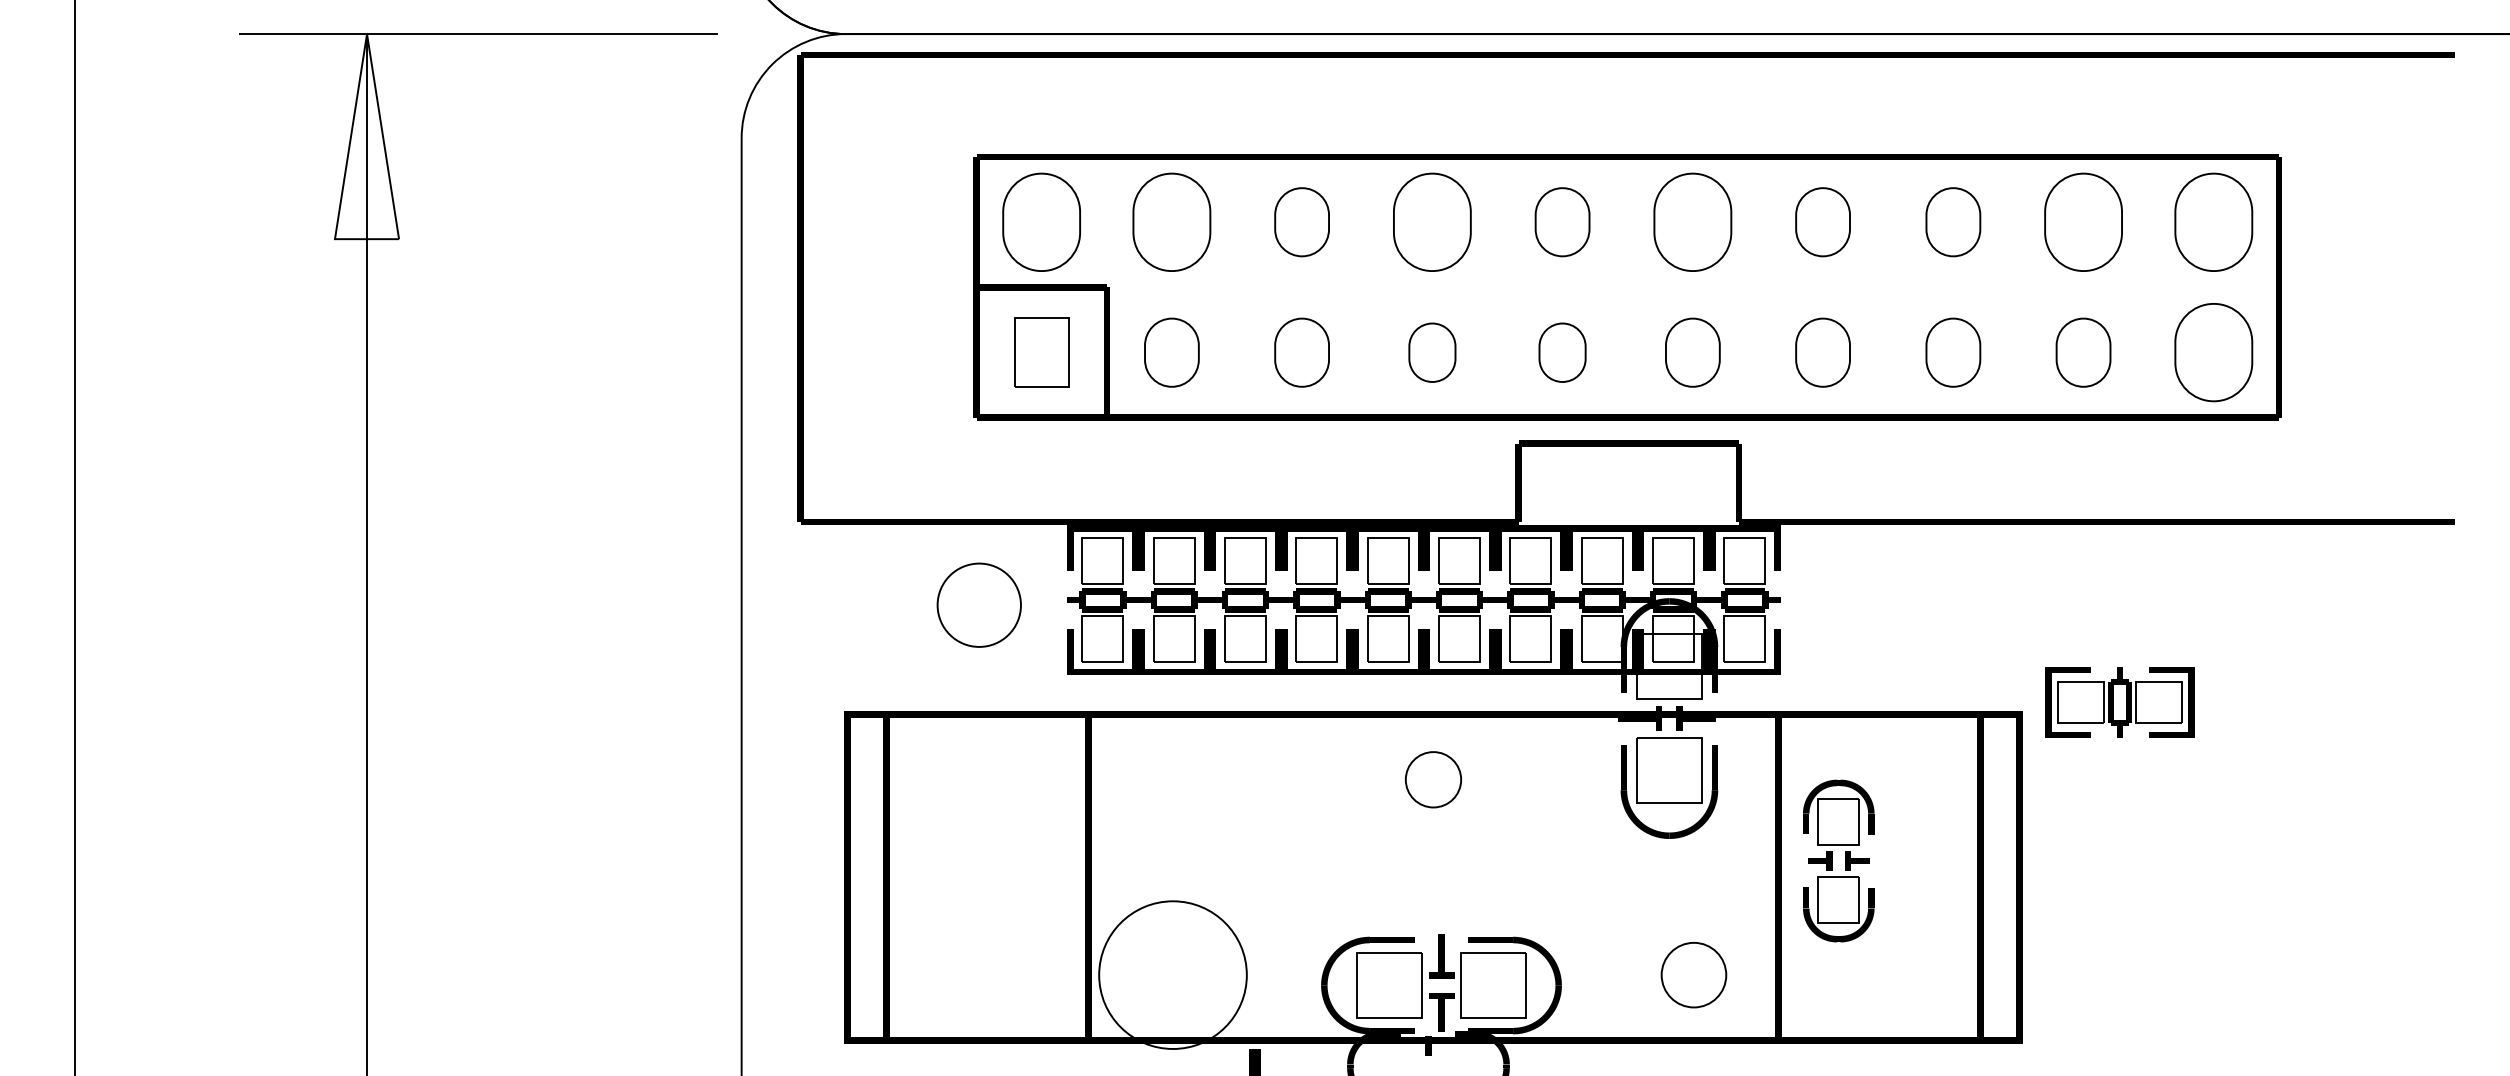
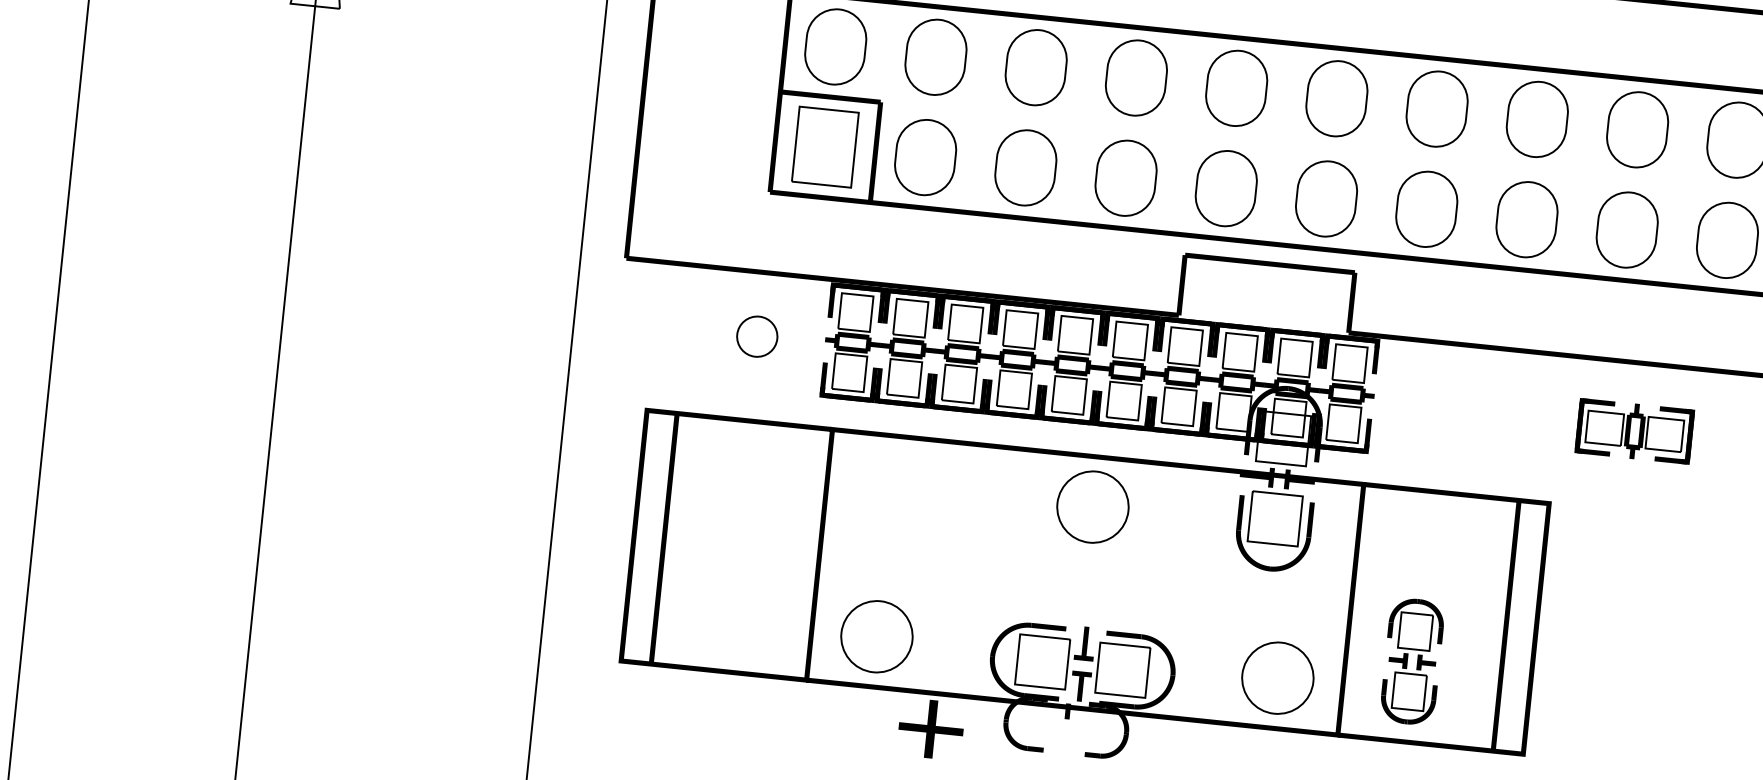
part: (1301, 221) -> (1035, 66), size x1.43
part: (1562, 221) -> (1236, 87), size x1.43
part: (1822, 221) -> (1436, 108), size x1.43
part: (1953, 221) -> (1537, 118), size x1.43
part: (1041, 352) -> (825, 147), size x1.43
part: (1171, 352) -> (925, 157), size x1.43
part: (1301, 352) -> (1025, 167), size x1.43
part: (1432, 352) -> (1126, 178), size x1.67
part: (1562, 352) -> (1226, 188), size x1.67
part: (1692, 352) -> (1326, 198), size x1.43
part: (1822, 352) -> (1426, 209), size x1.43
part: (1953, 352) -> (1527, 219), size x1.43
part: (2083, 352) -> (1627, 229), size x1.43
circle: (979, 605) -> (757, 336), size x0.62
part: (2119, 702) -> (1634, 431), moved
circle: (1433, 779) -> (1092, 506), size x1.67
part: (1838, 860) -> (1412, 661), moved
circle: (1172, 975) -> (876, 636), size x0.62
circle: (1693, 975) -> (1277, 678), size x1.43

